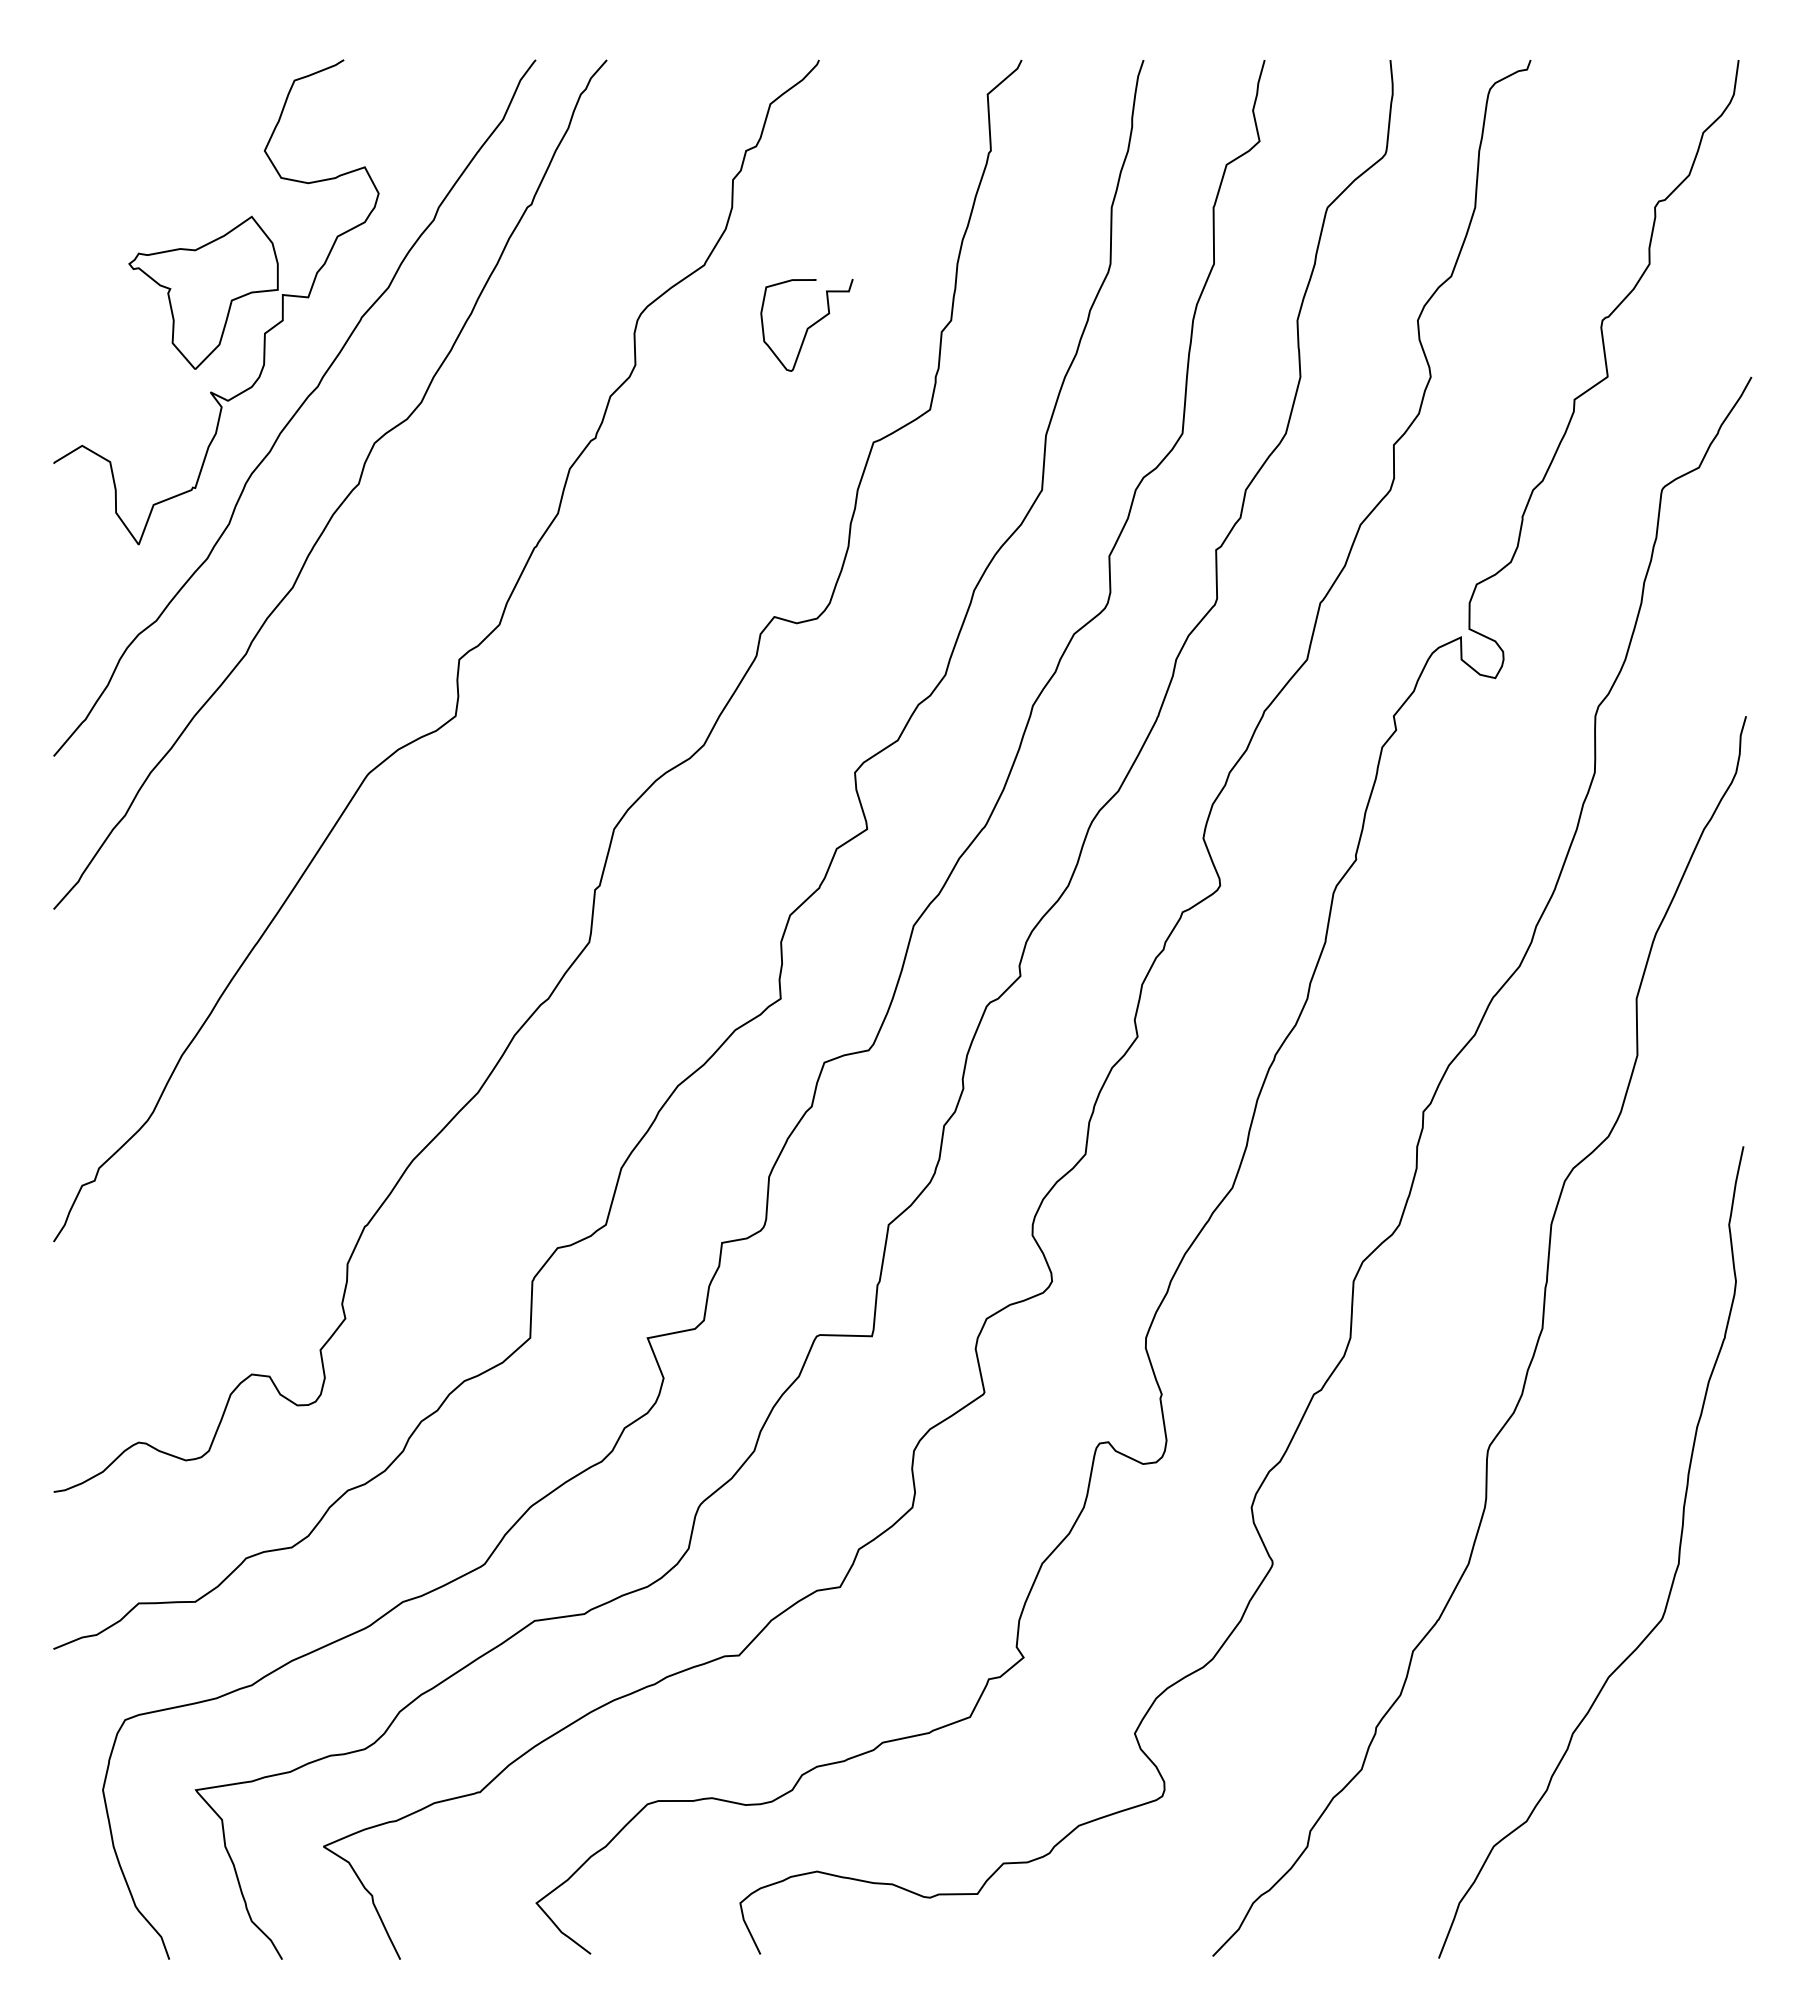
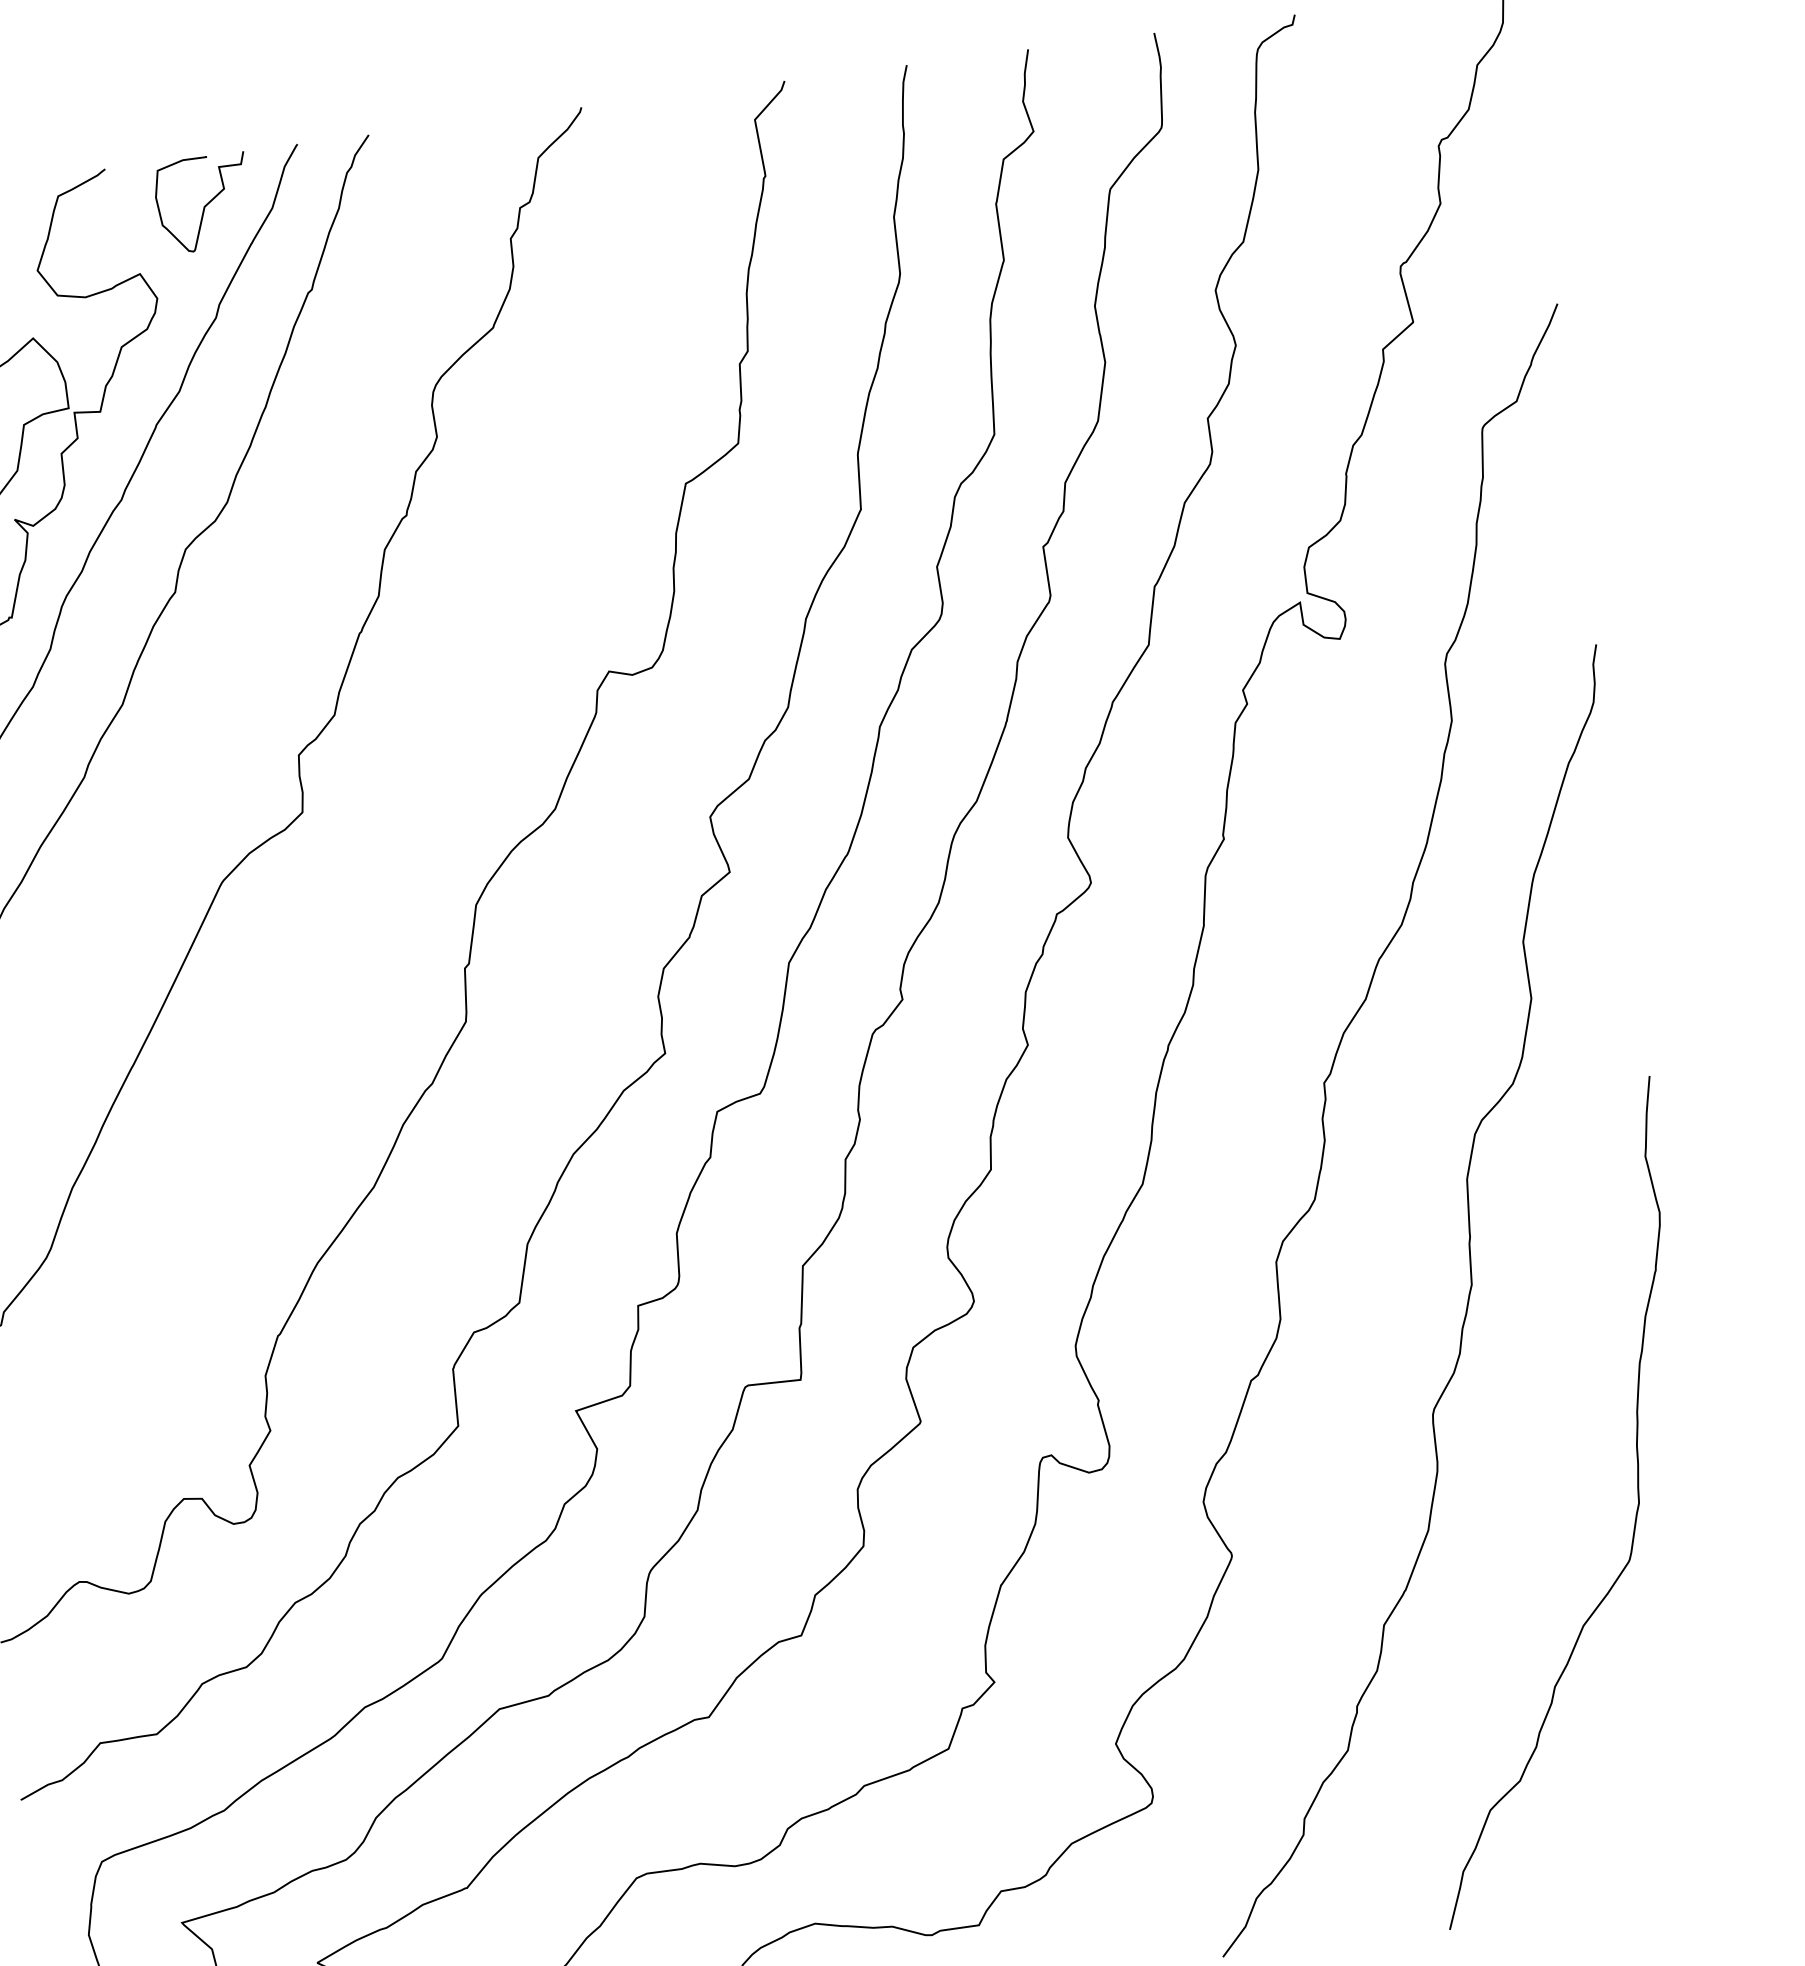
curve: (807, 327) -> (204, 205), moved

